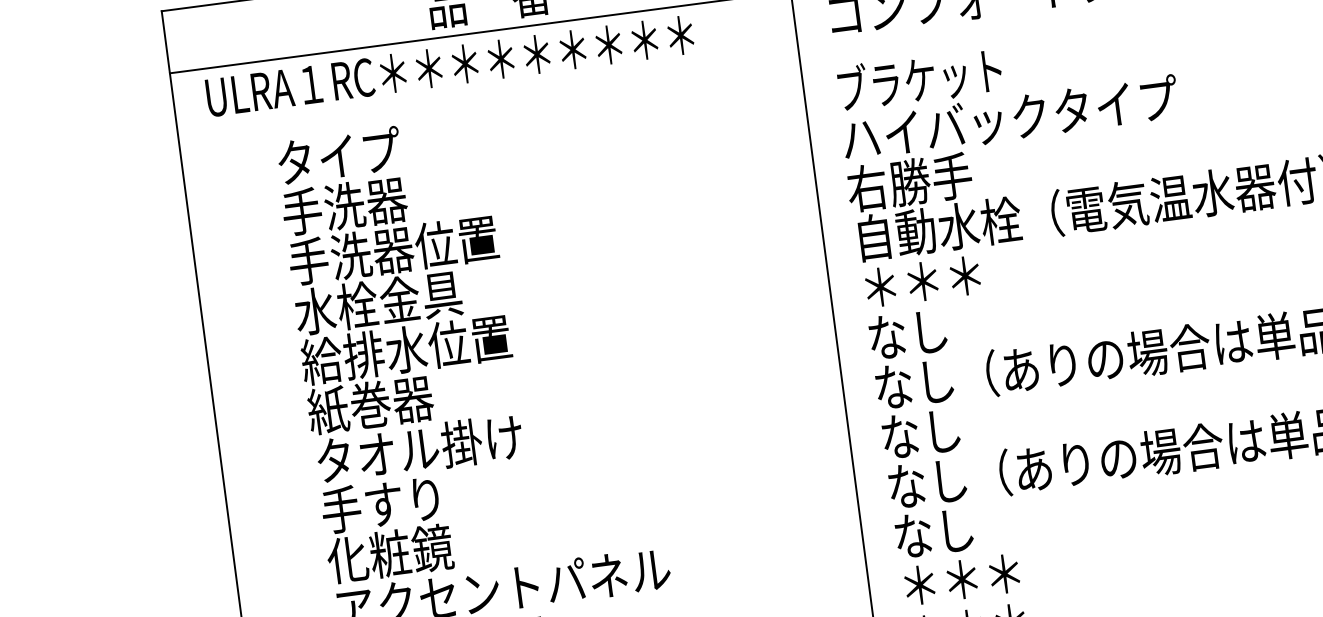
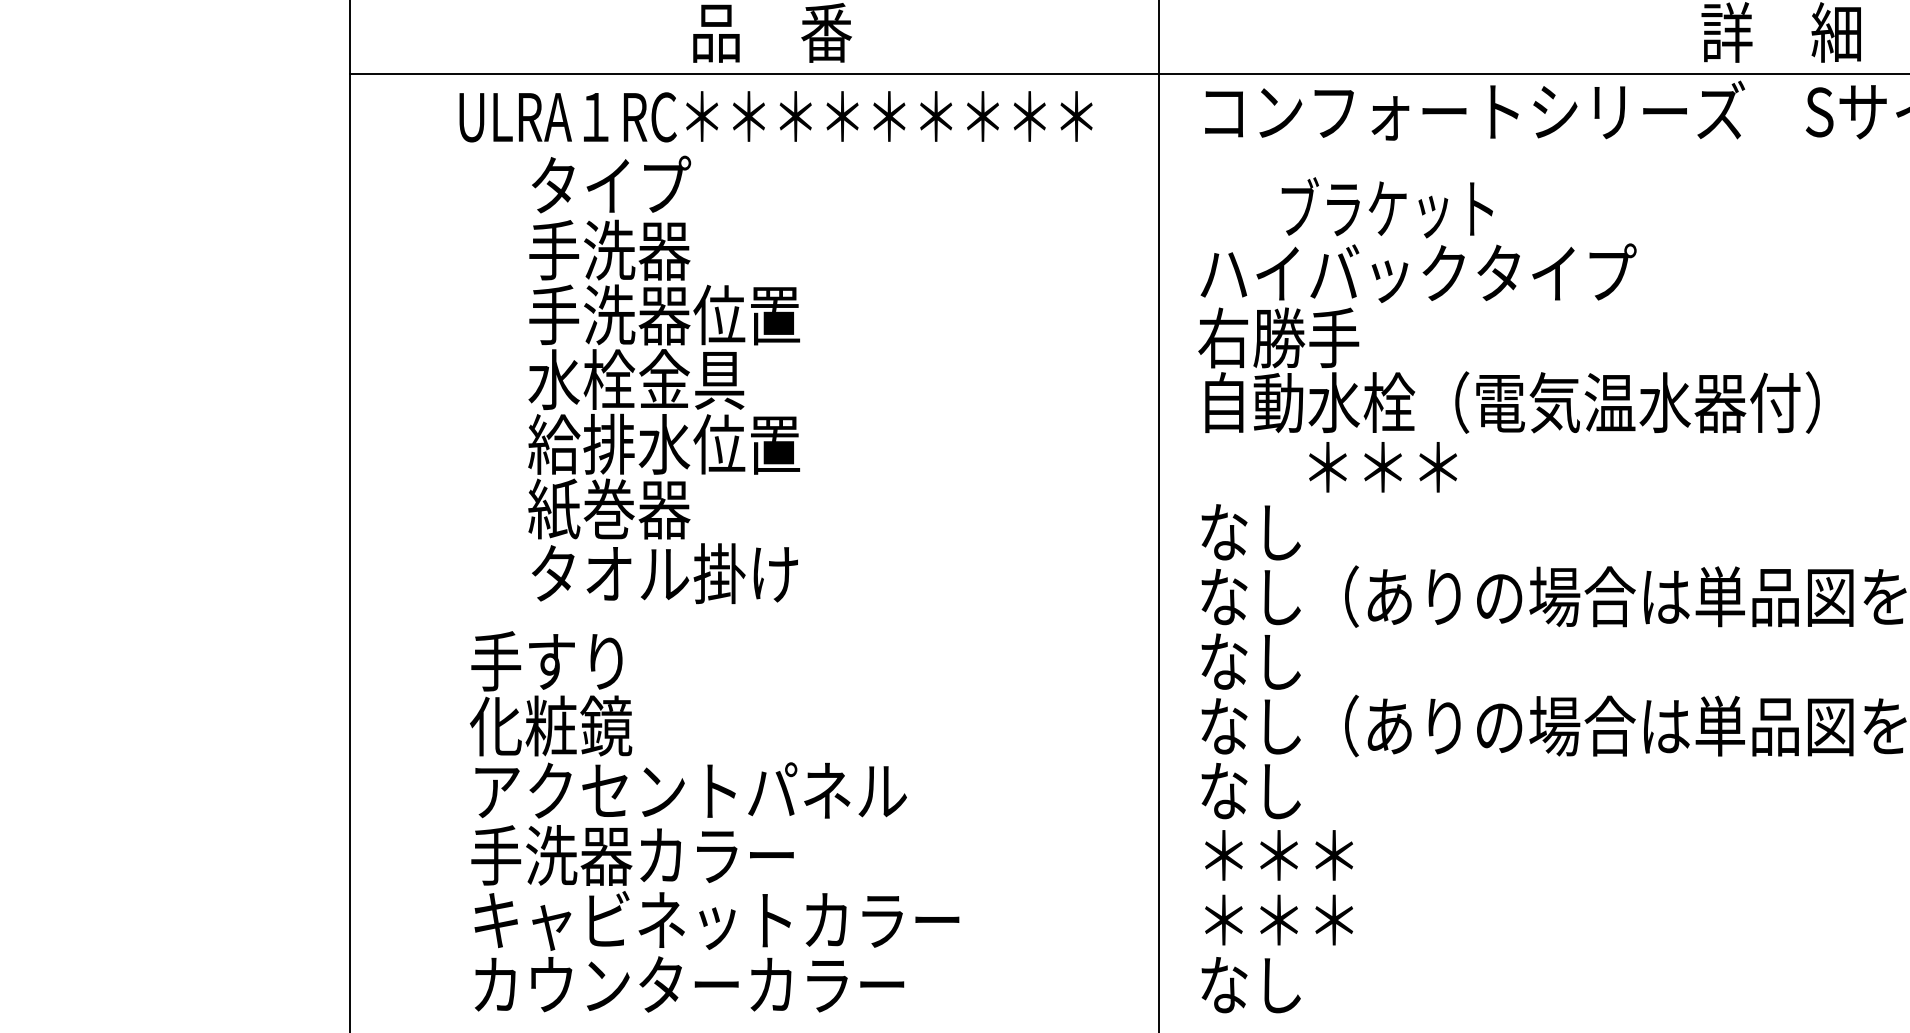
text: (449, 65) -> (775, 116), moved
text: (919, 79) -> (1386, 207), moved
text: (923, 281) -> (1383, 467), moved
text: (399, 299) -> (663, 379), moved

